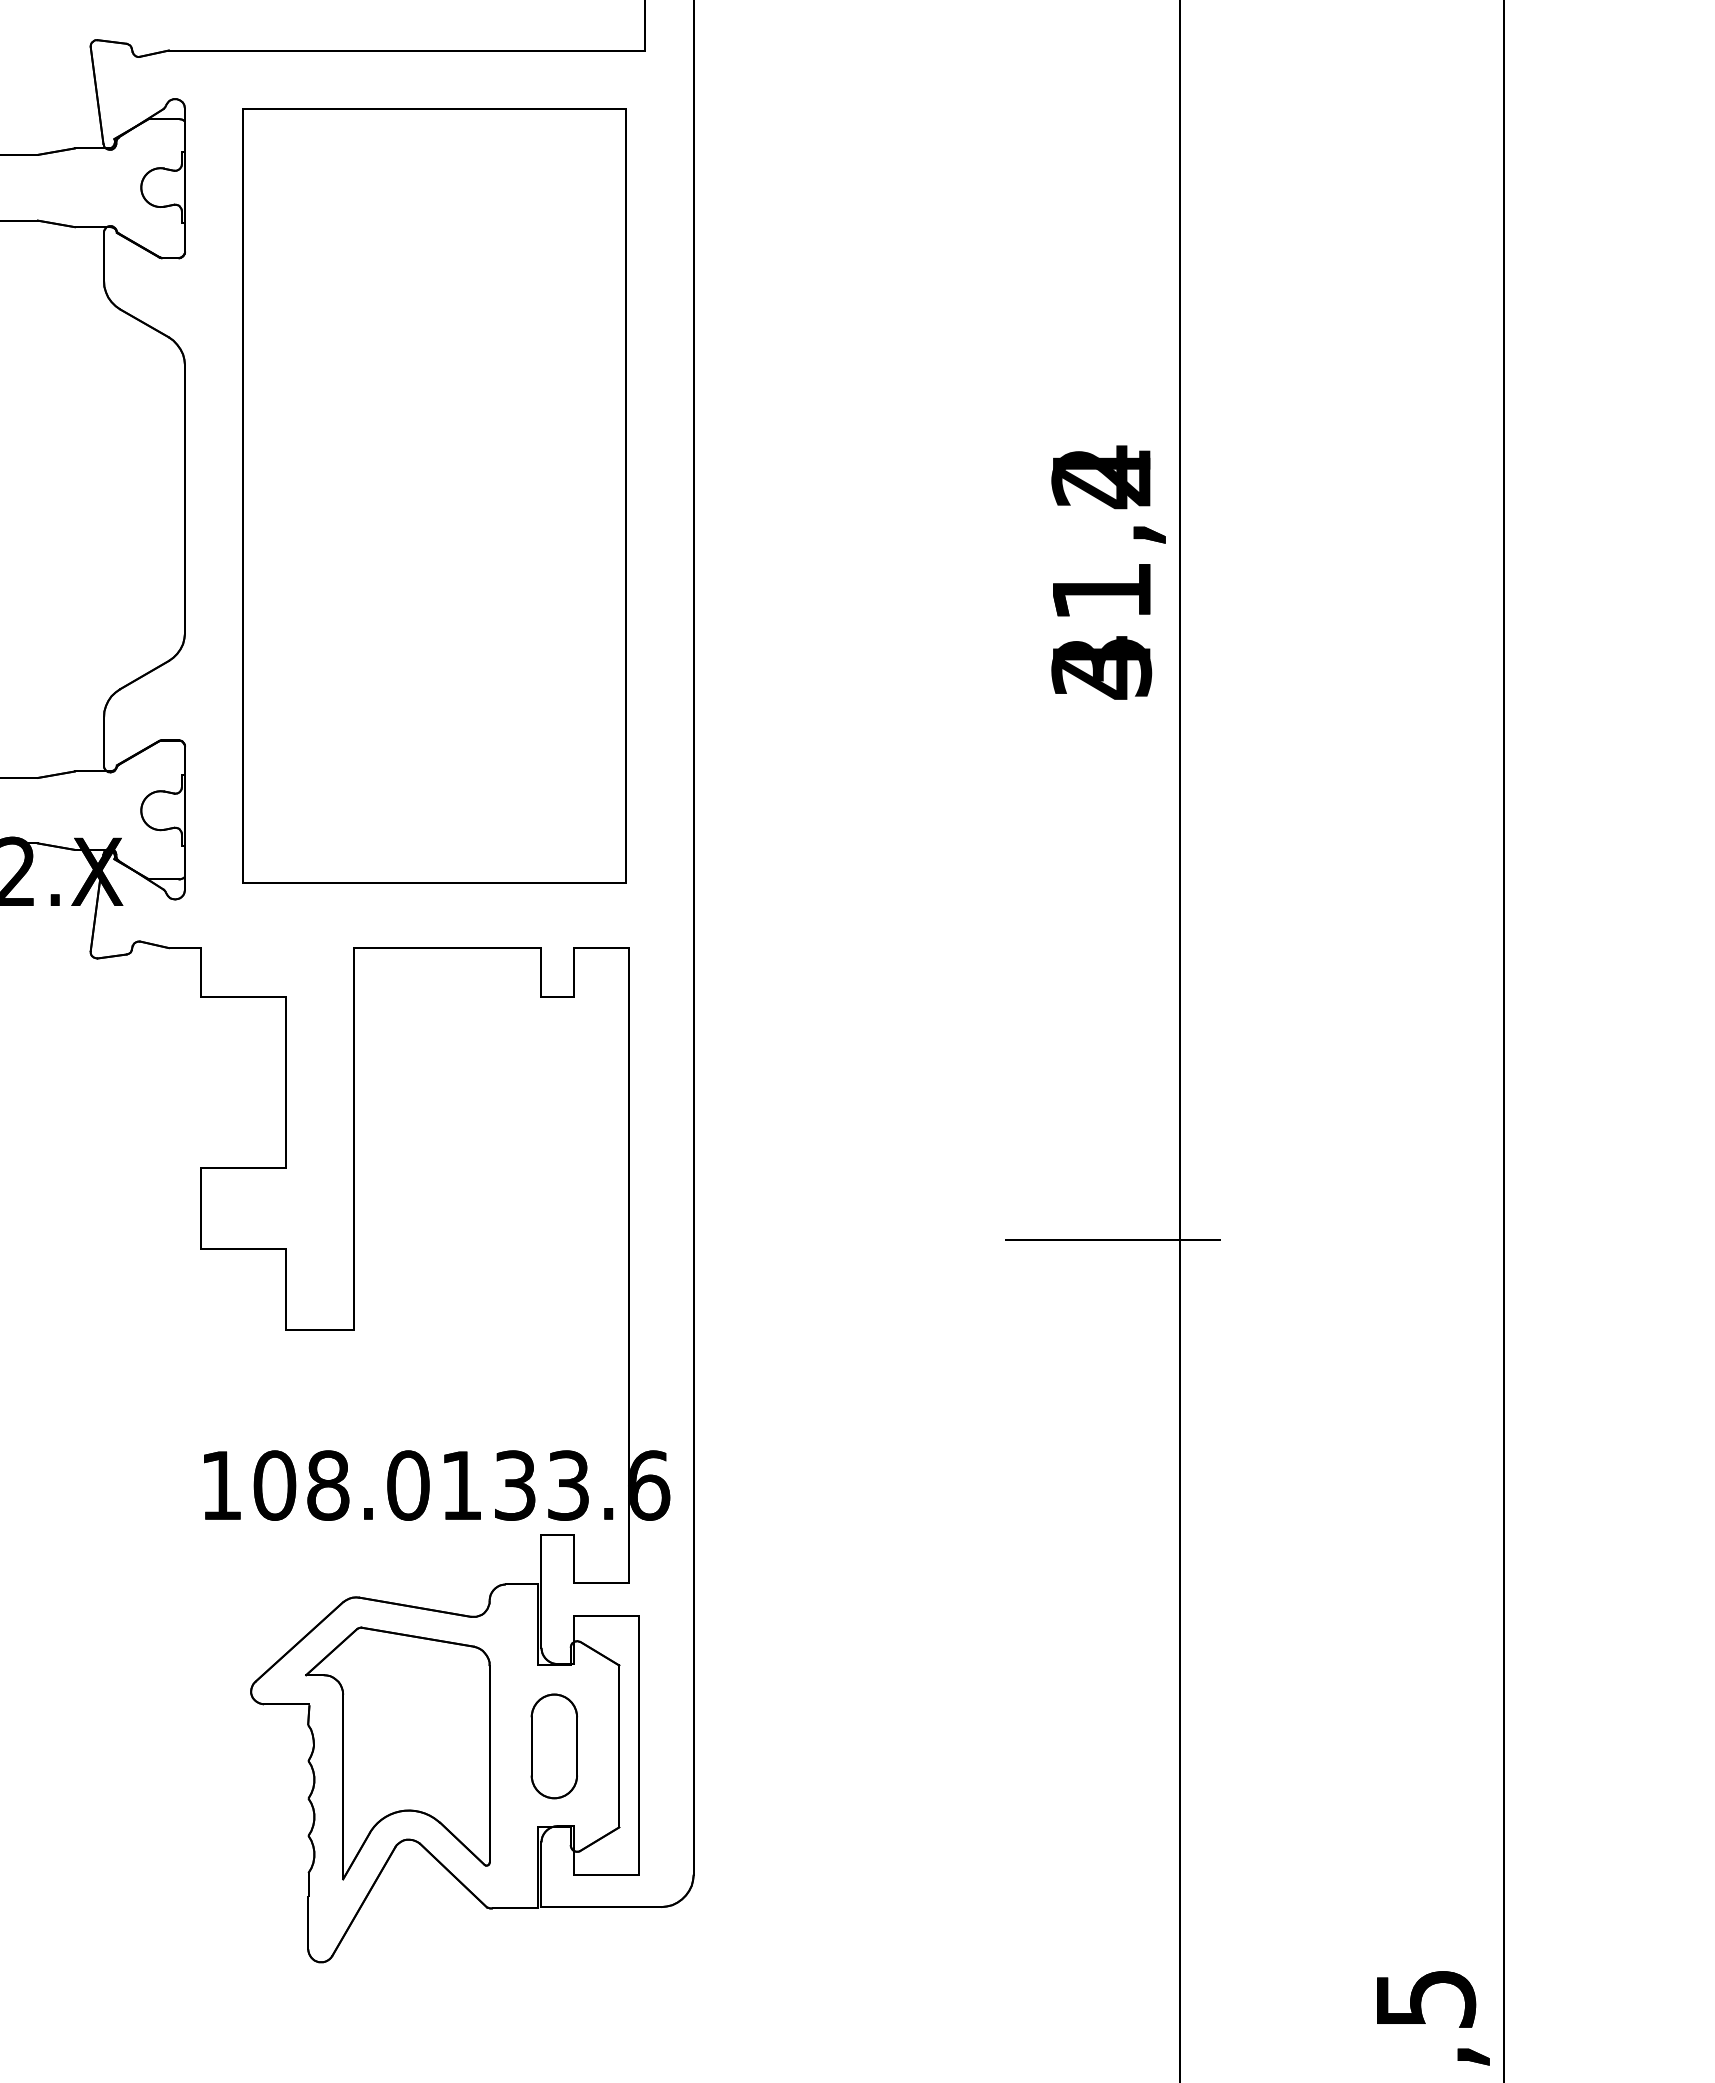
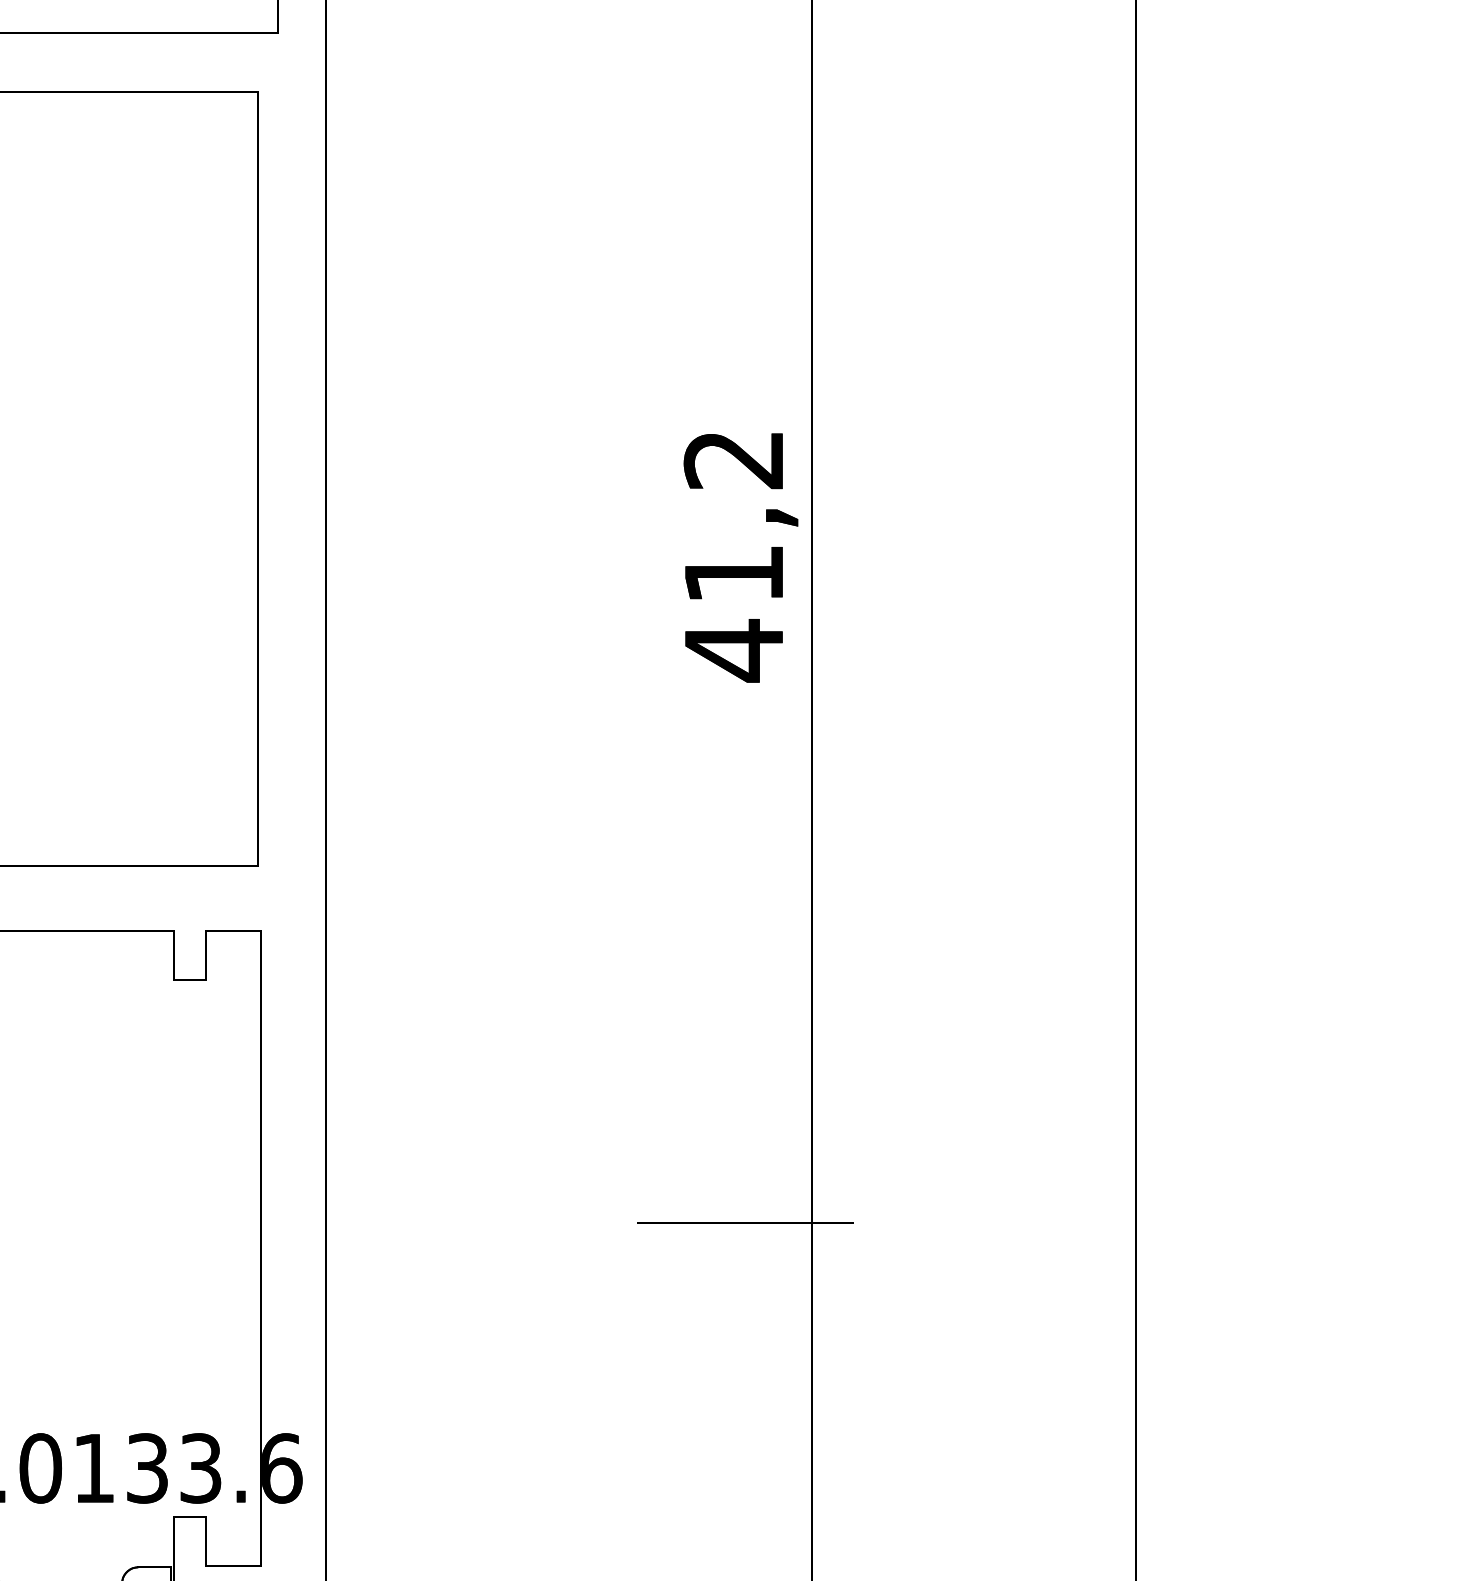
text: (1101, 572) -> (733, 555), 31,4 -> 41,2

